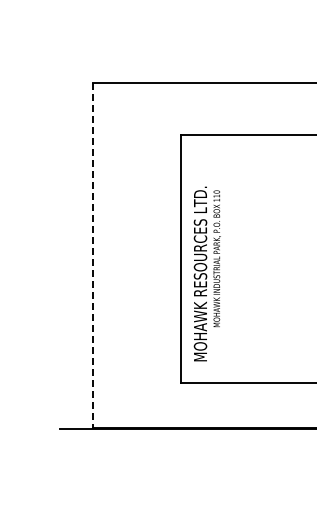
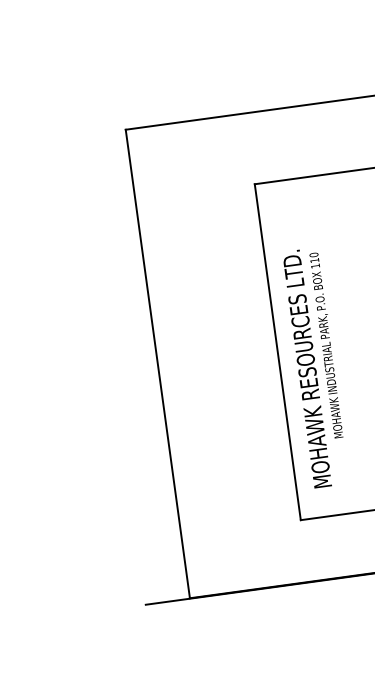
line: (92, 255) -> (157, 364), dashed -> solid

